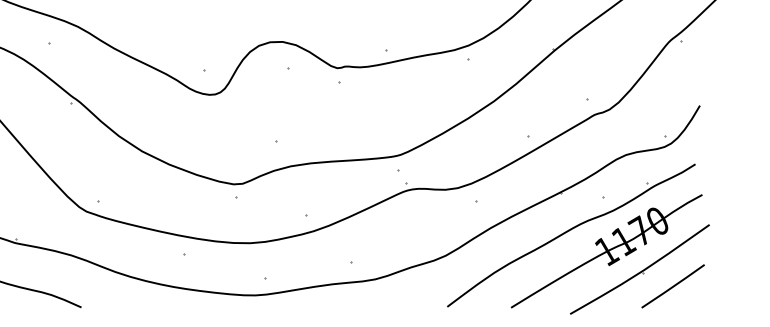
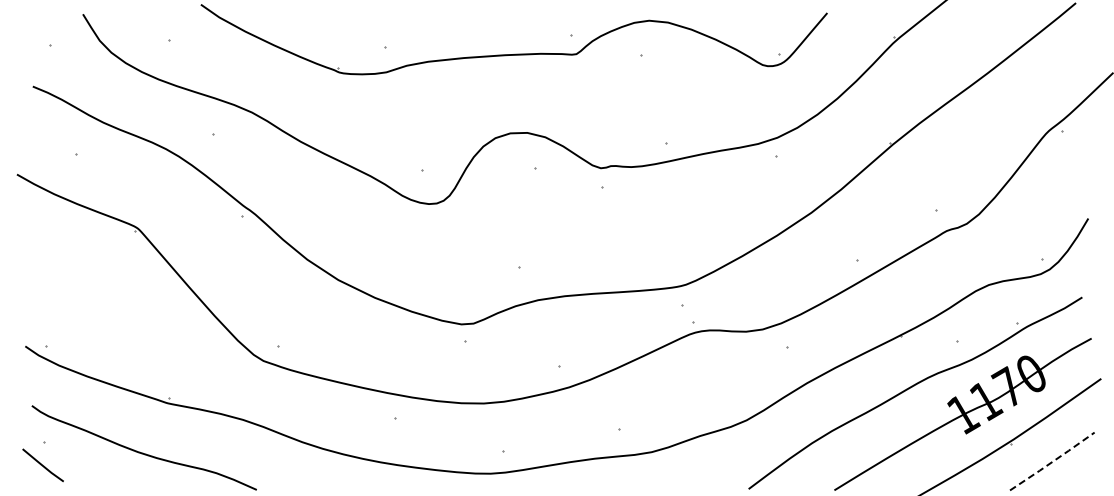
line: (673, 286) -> (1052, 461), solid -> dashed

